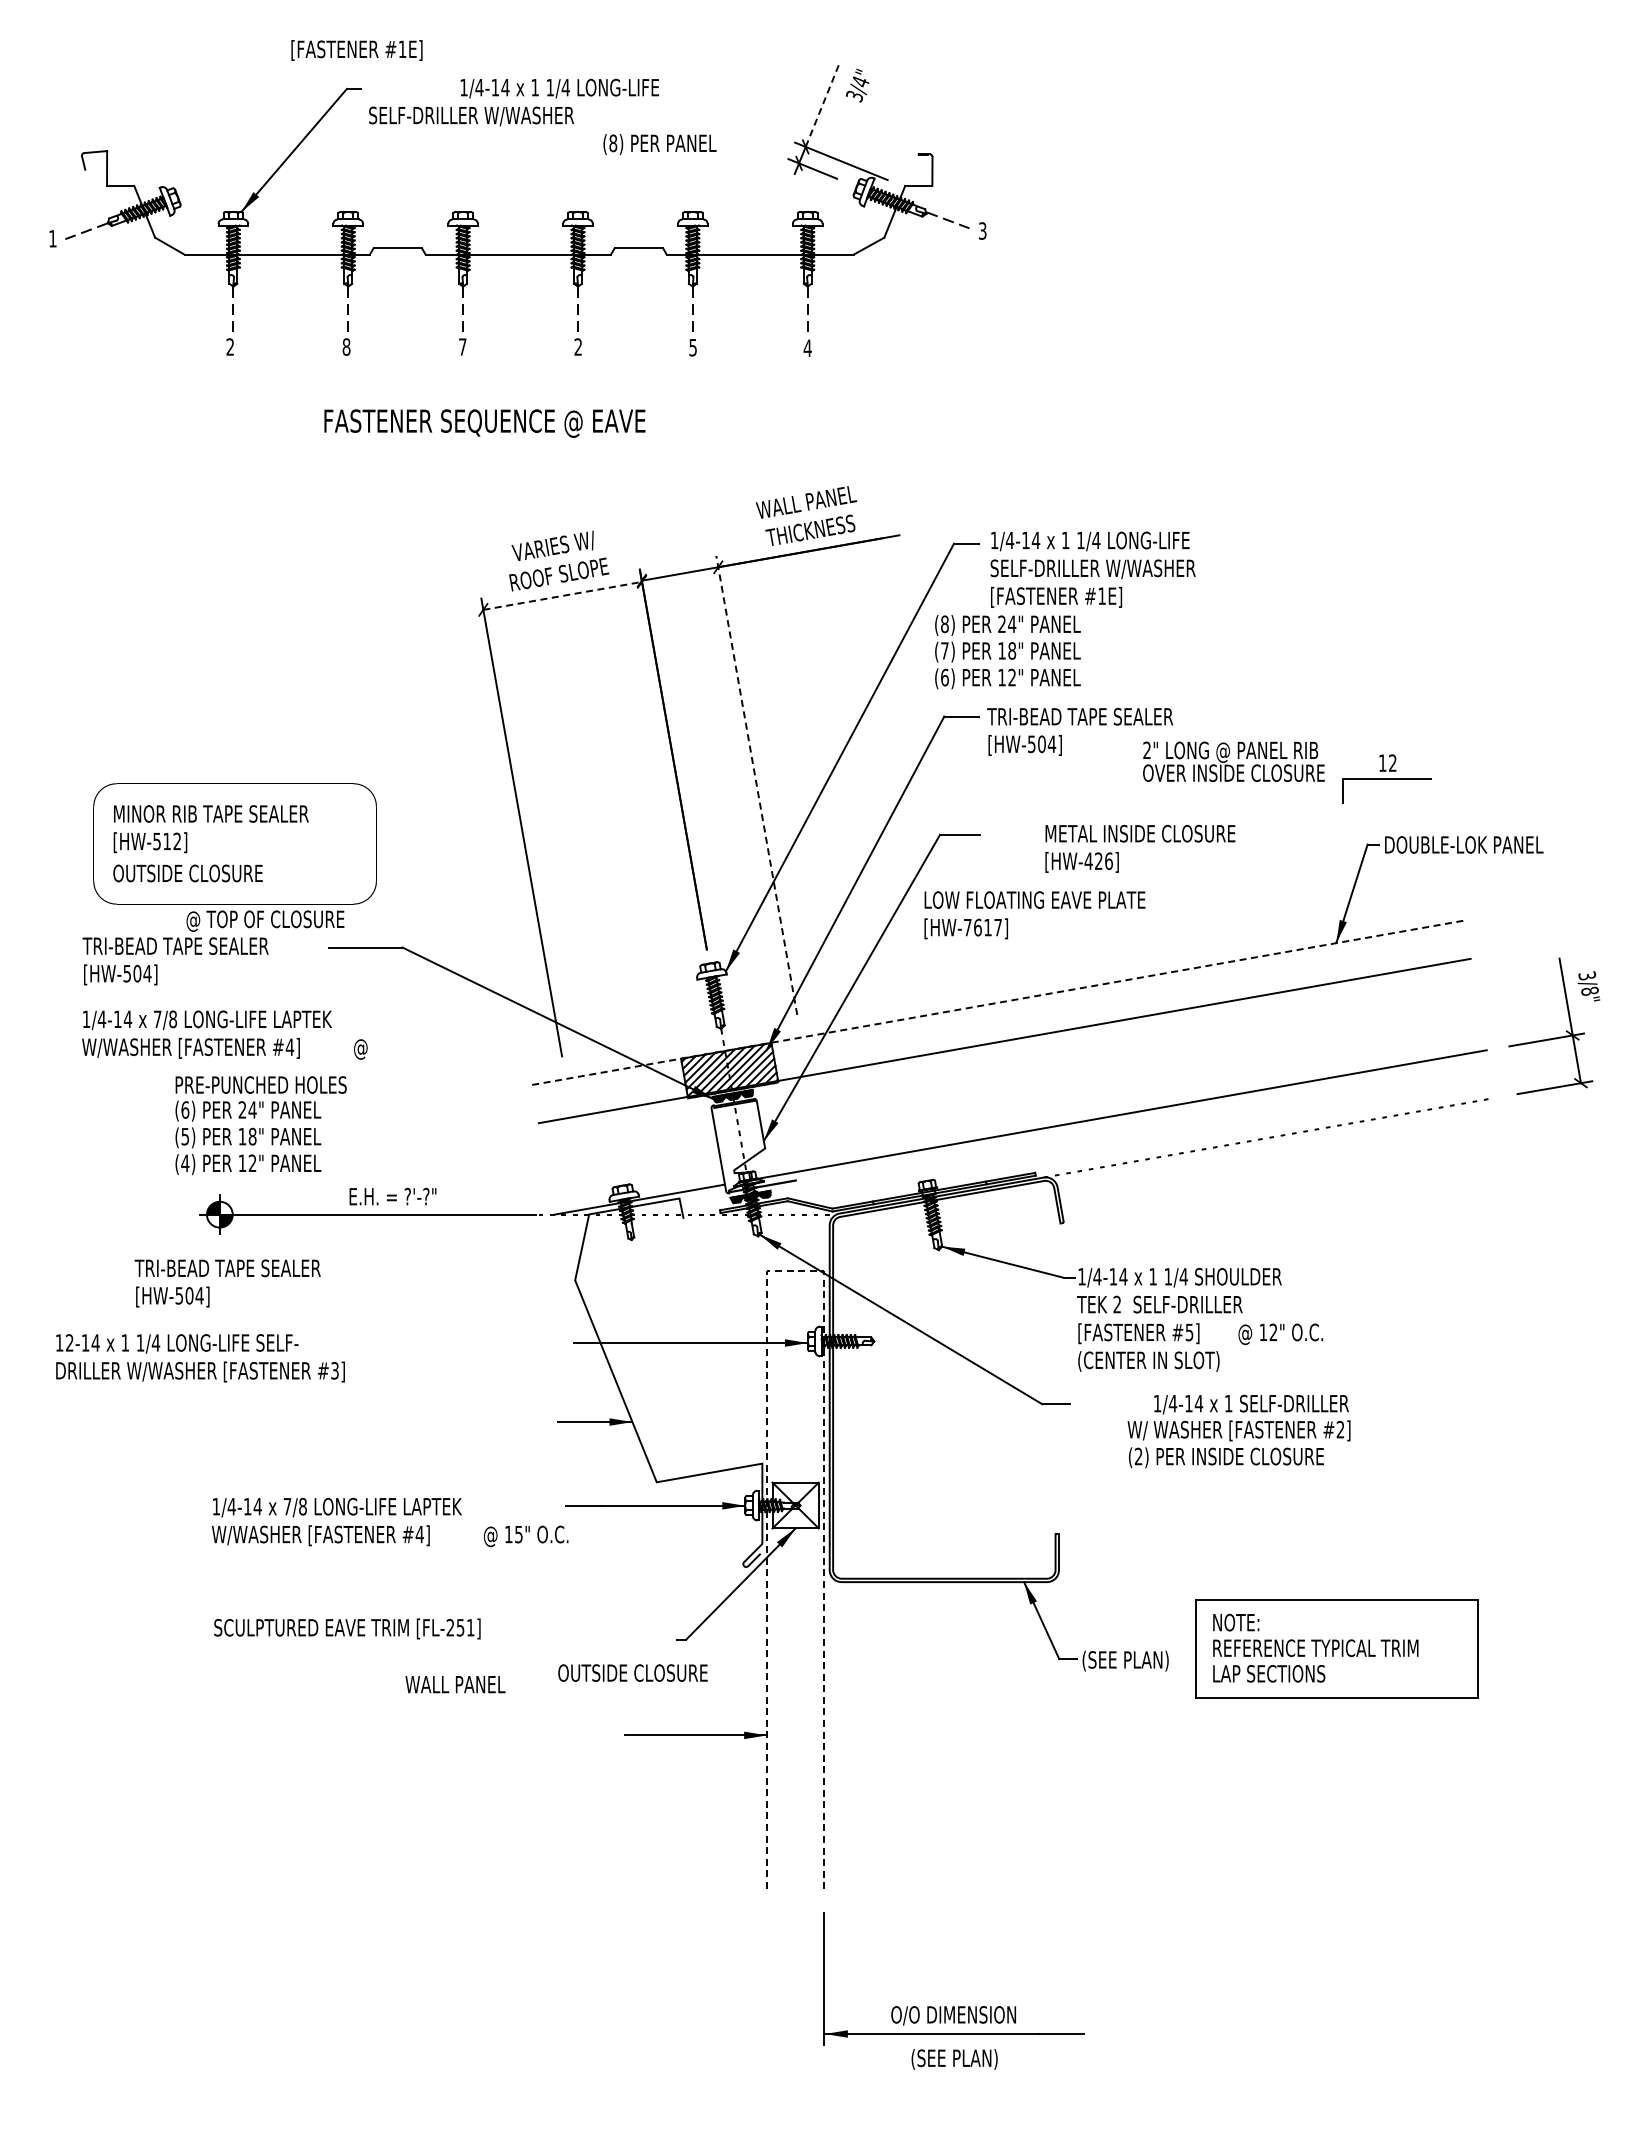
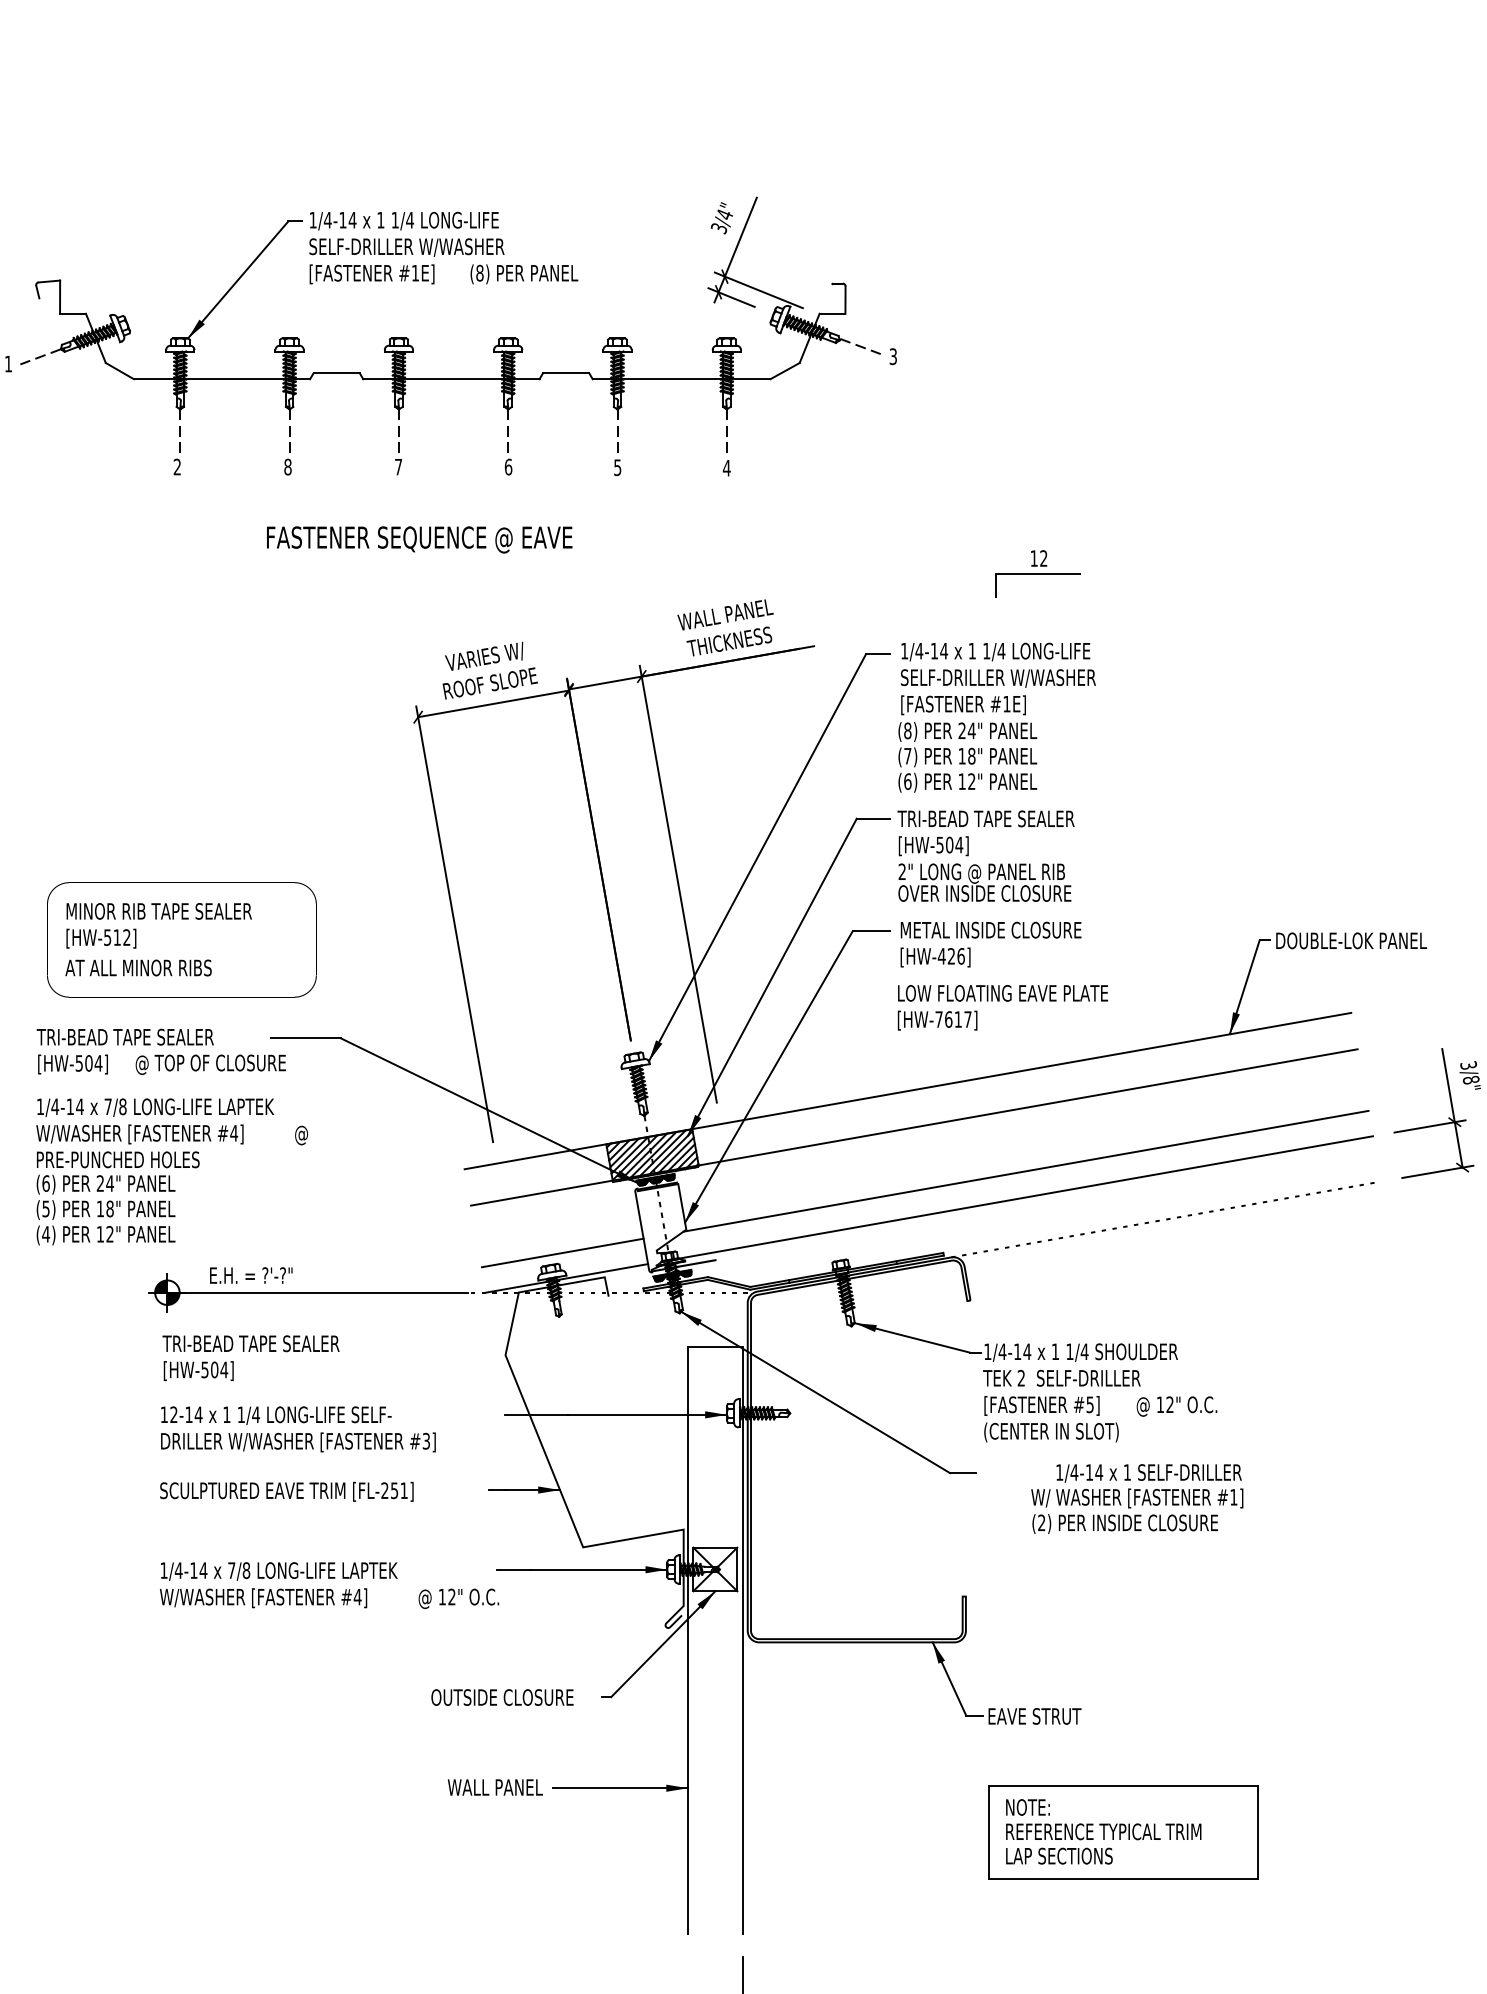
text: (356, 50) -> (371, 274), moved
text: (857, 85) -> (721, 218), moved
text: (559, 88) -> (404, 221), moved
line: (822, 105) -> (740, 237), dashed -> solid
text: (659, 144) -> (523, 274), moved
text: (578, 346) -> (508, 466), 2 -> 6
line: (562, 595) -> (493, 703), dashed -> solid
text: (1007, 652) -> (967, 757), moved
text: (1233, 761) -> (984, 882), moved
part: (1386, 778) -> (1037, 573), moved
line: (756, 784) -> (678, 883), dashed -> solid
text: (1140, 848) -> (991, 944), moved
text: (189, 873) -> (138, 968), OUTSIDE CLOSURE -> AT ALL MINOR RIBS
text: (1034, 915) -> (1002, 1008), moved
text: (265, 920) -> (210, 1064), moved
line: (998, 1002) -> (908, 1090), dashed -> solid
line: (1122, 1086) -> (1026, 1170), added
text: (260, 1125) -> (117, 1198), moved
line: (635, 1172) -> (562, 1252), added
text: (392, 1196) -> (250, 1275), moved
line: (795, 1271) -> (715, 1346), dashed -> solid
text: (227, 1283) -> (250, 1358), moved
text: (200, 1358) -> (298, 1429), moved
text: (1340, 1429) -> (1233, 1497), #2] -> #1]
text: (518, 1534) -> (451, 1597), 15" -> 12"
text: (347, 1628) -> (286, 1491), moved
part: (1336, 1648) -> (1123, 1832), moved
text: (1131, 1660) -> (1034, 1716), (SEE PLAN) -> EAVE STRUT
text: (632, 1672) -> (502, 1696), moved
text: (455, 1684) -> (495, 1787), moved

